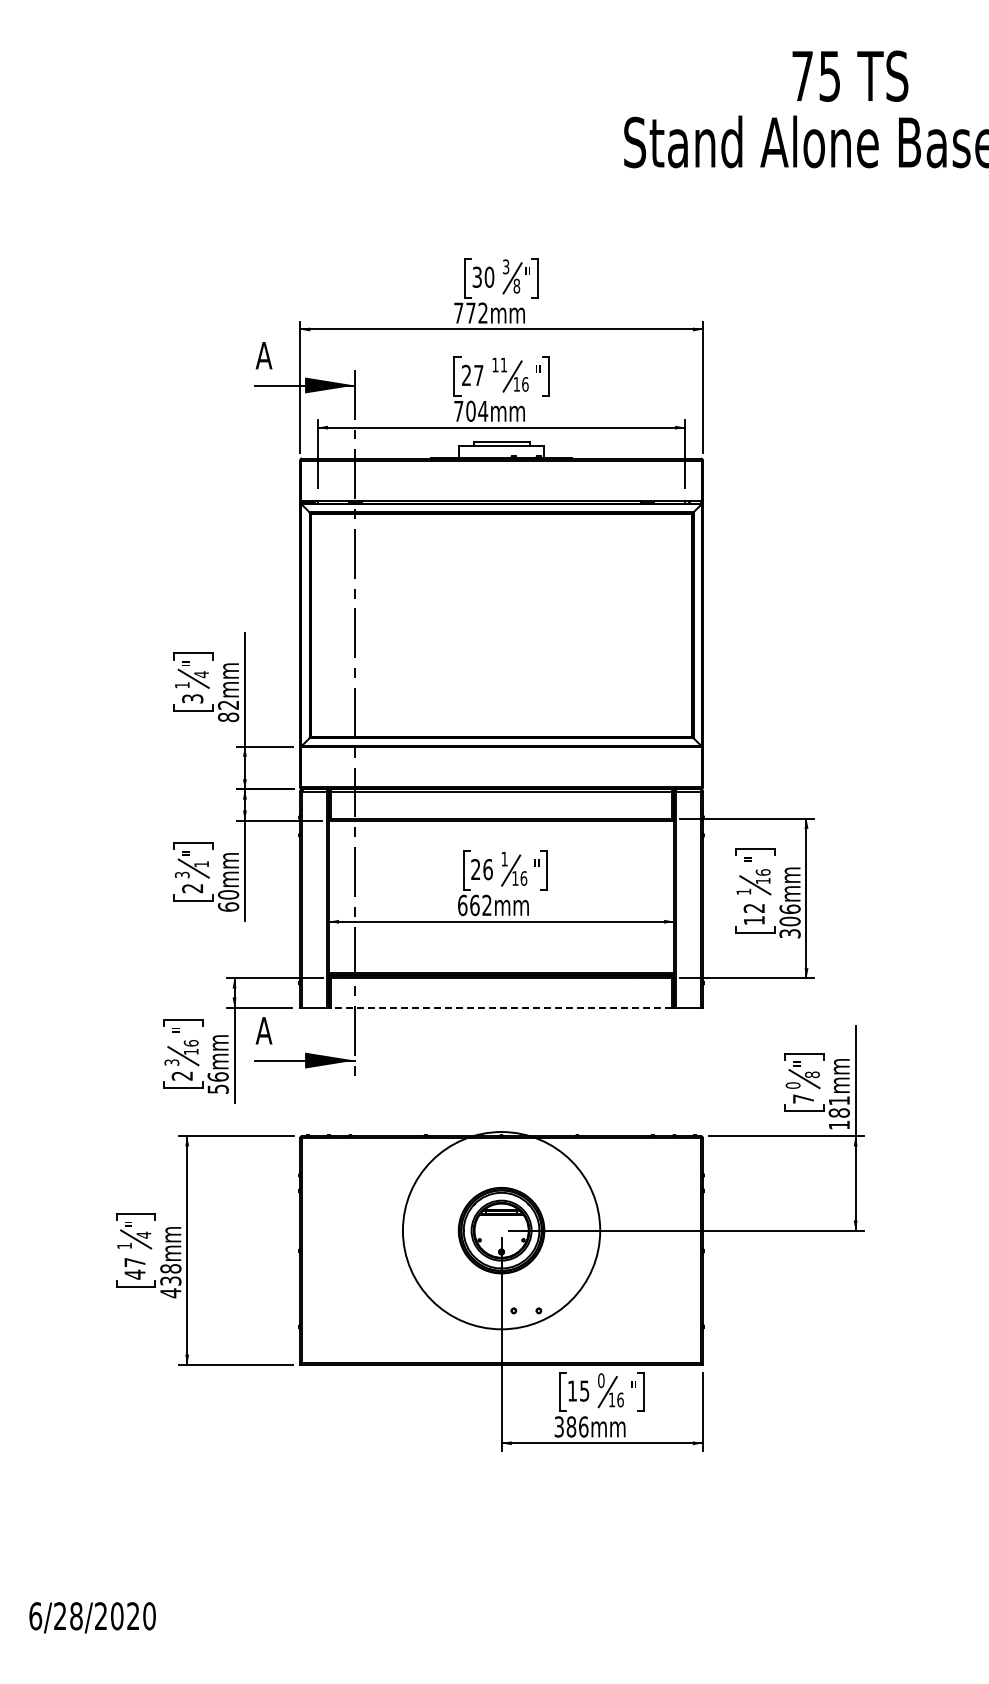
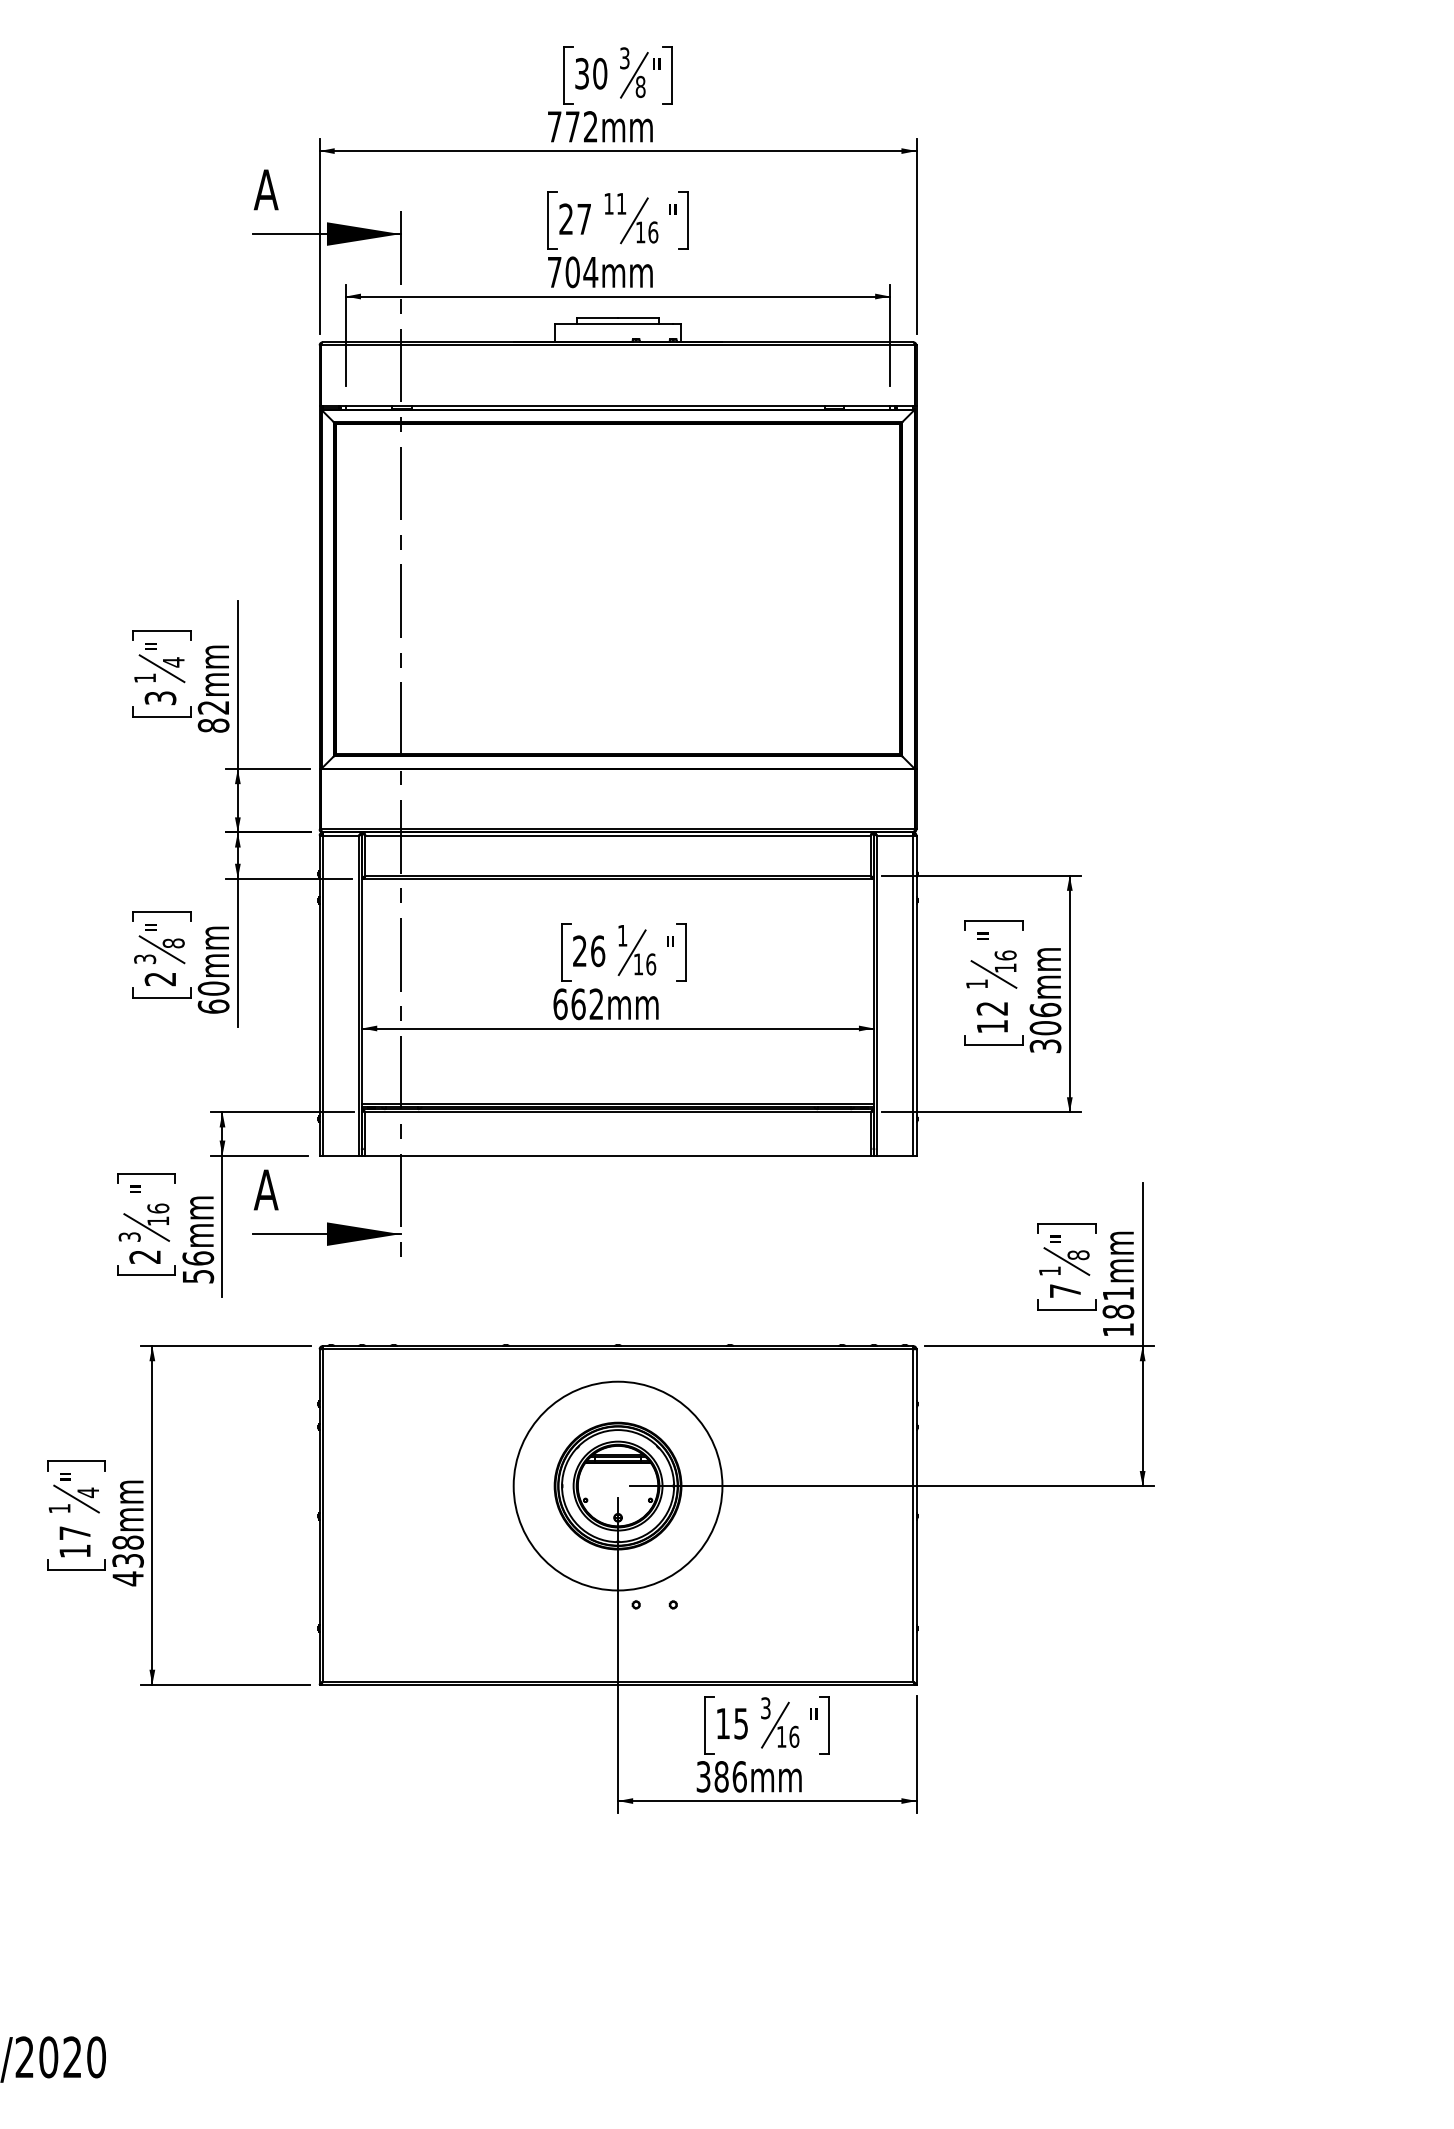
text: (201, 864) -> (173, 943), 1 -> 8
line: (501, 1007) -> (617, 1155), dashed -> solid
text: (792, 1085) -> (1049, 1271), 0 -> 1
circle: (501, 1230) -> (617, 1485), size x0.71
text: (134, 1274) -> (74, 1551), 47 -> 17
text: (601, 1380) -> (766, 1708), 0 -> 3

